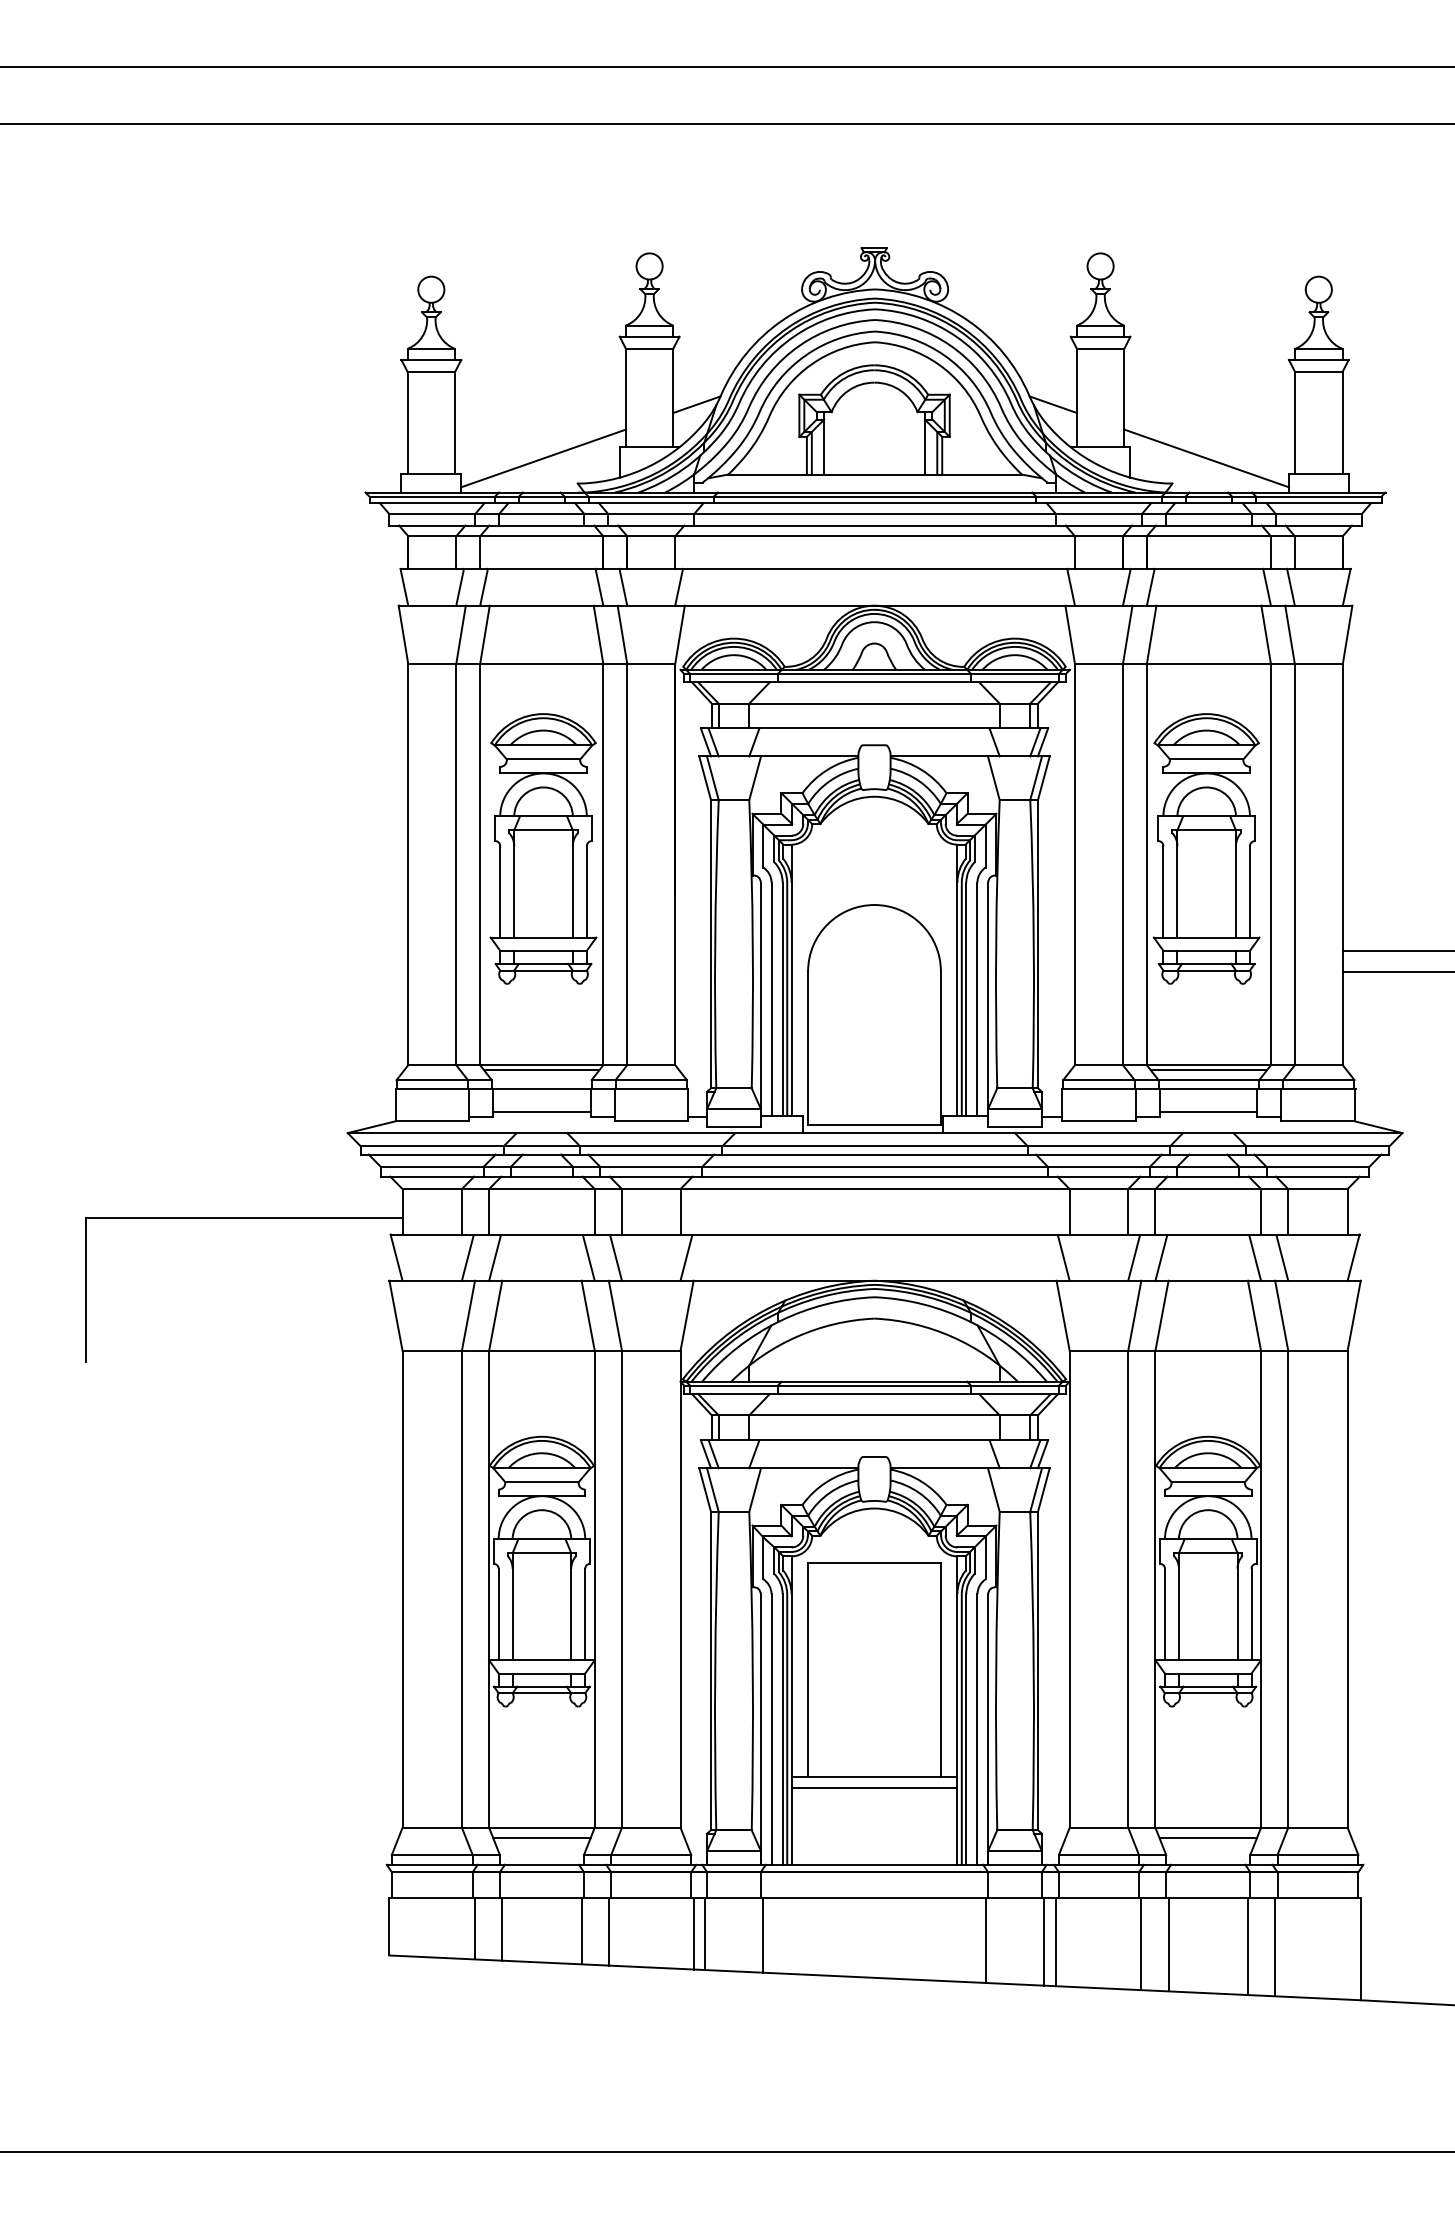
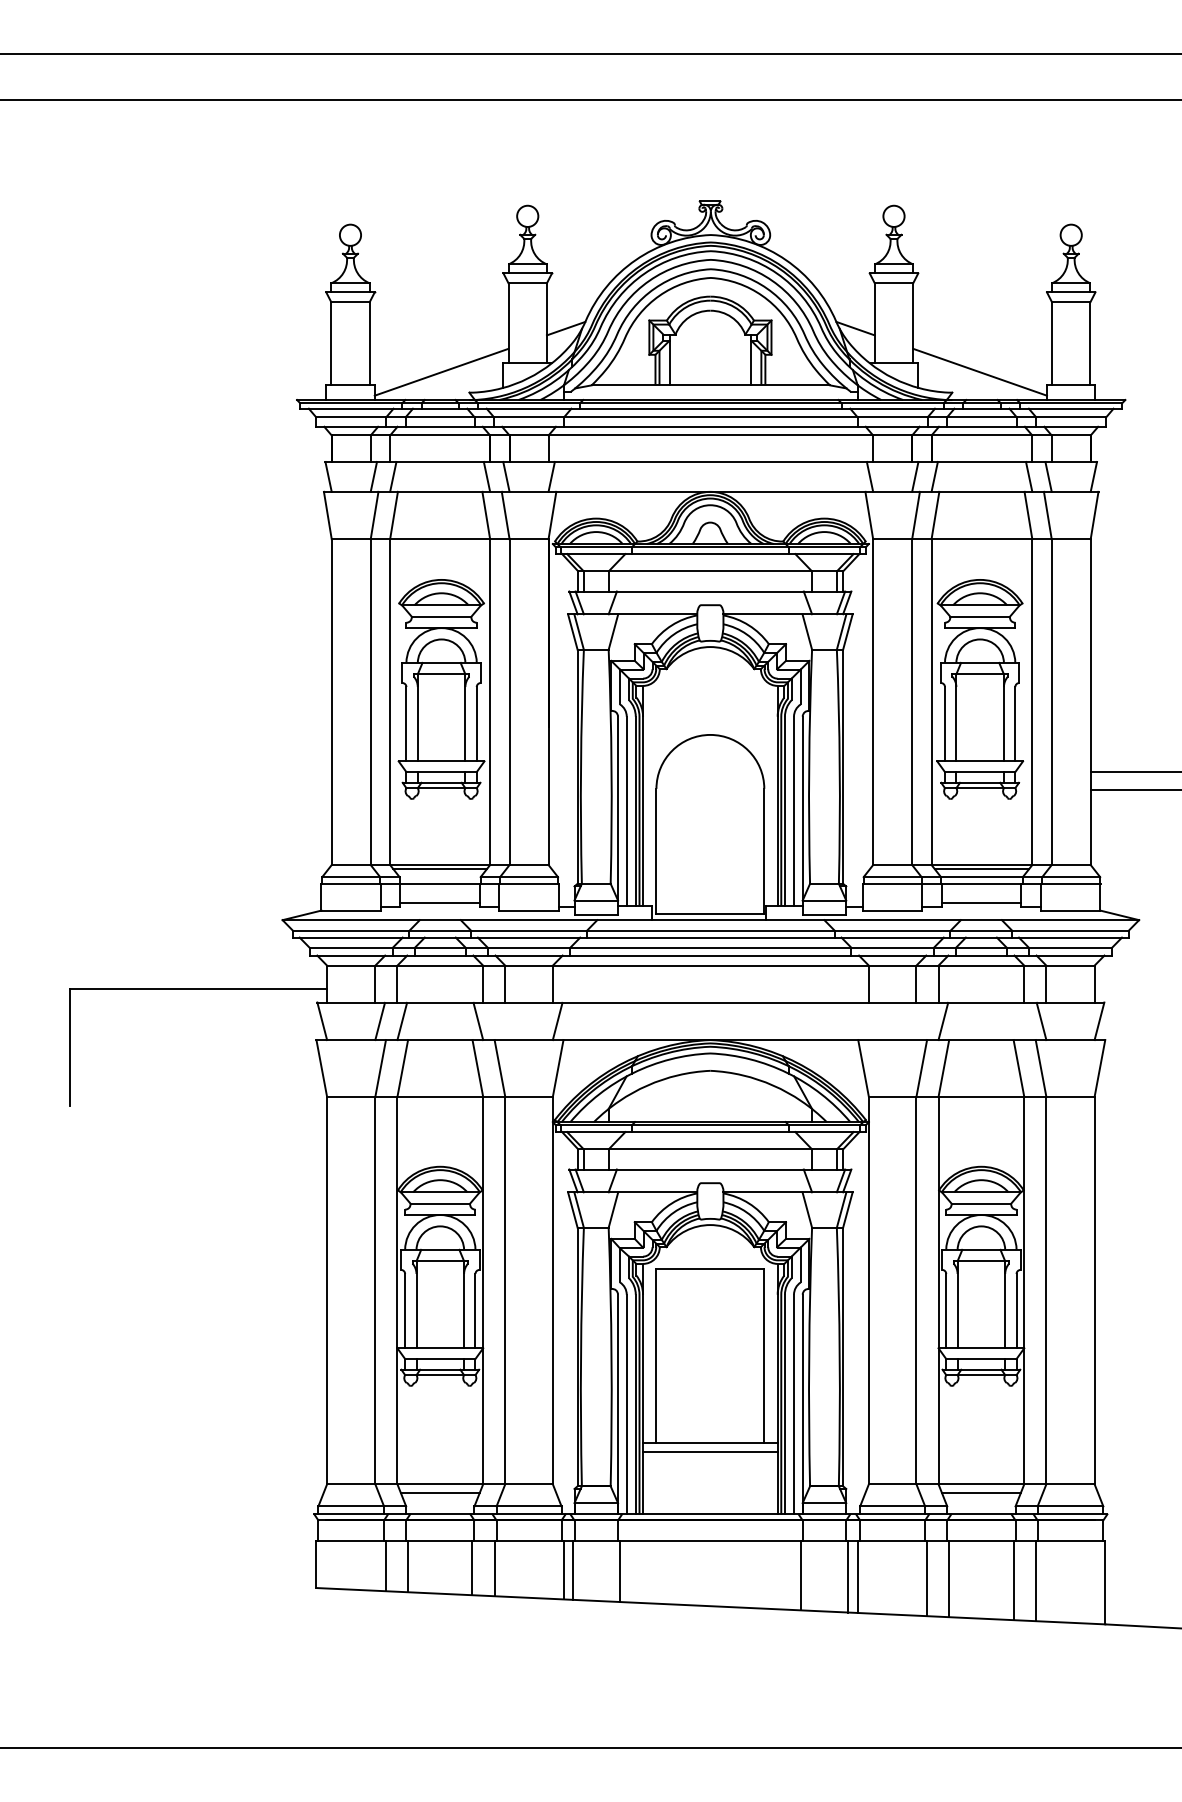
line: (615, 1257) -> (500, 1021), removed
line: (1063, 1257) -> (863, 1021), removed
line: (1134, 1257) -> (921, 1021), removed
line: (1255, 1257) -> (1019, 1021), removed

